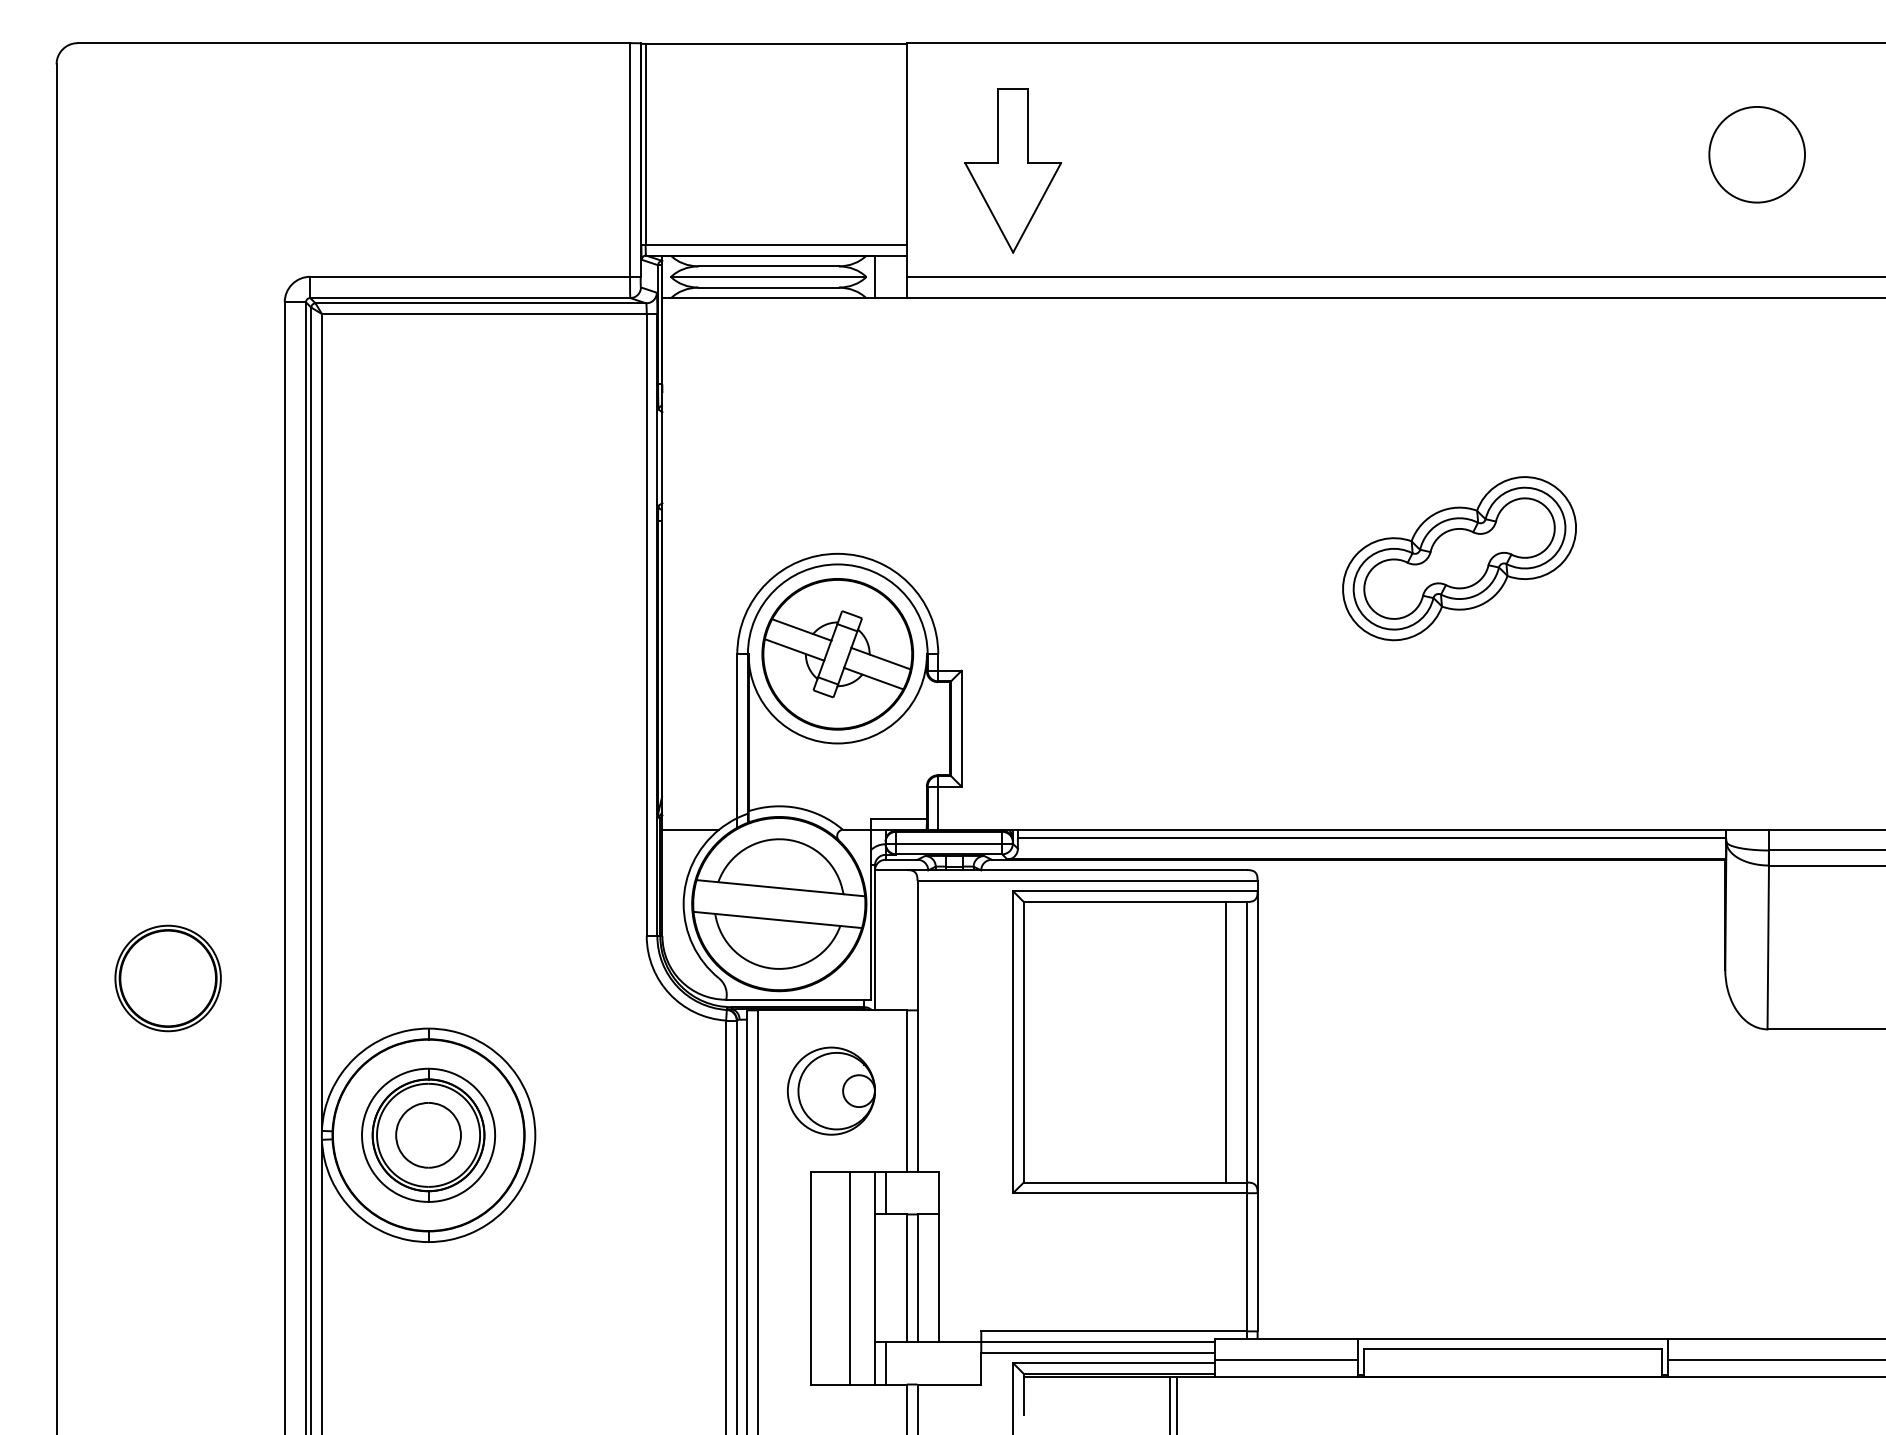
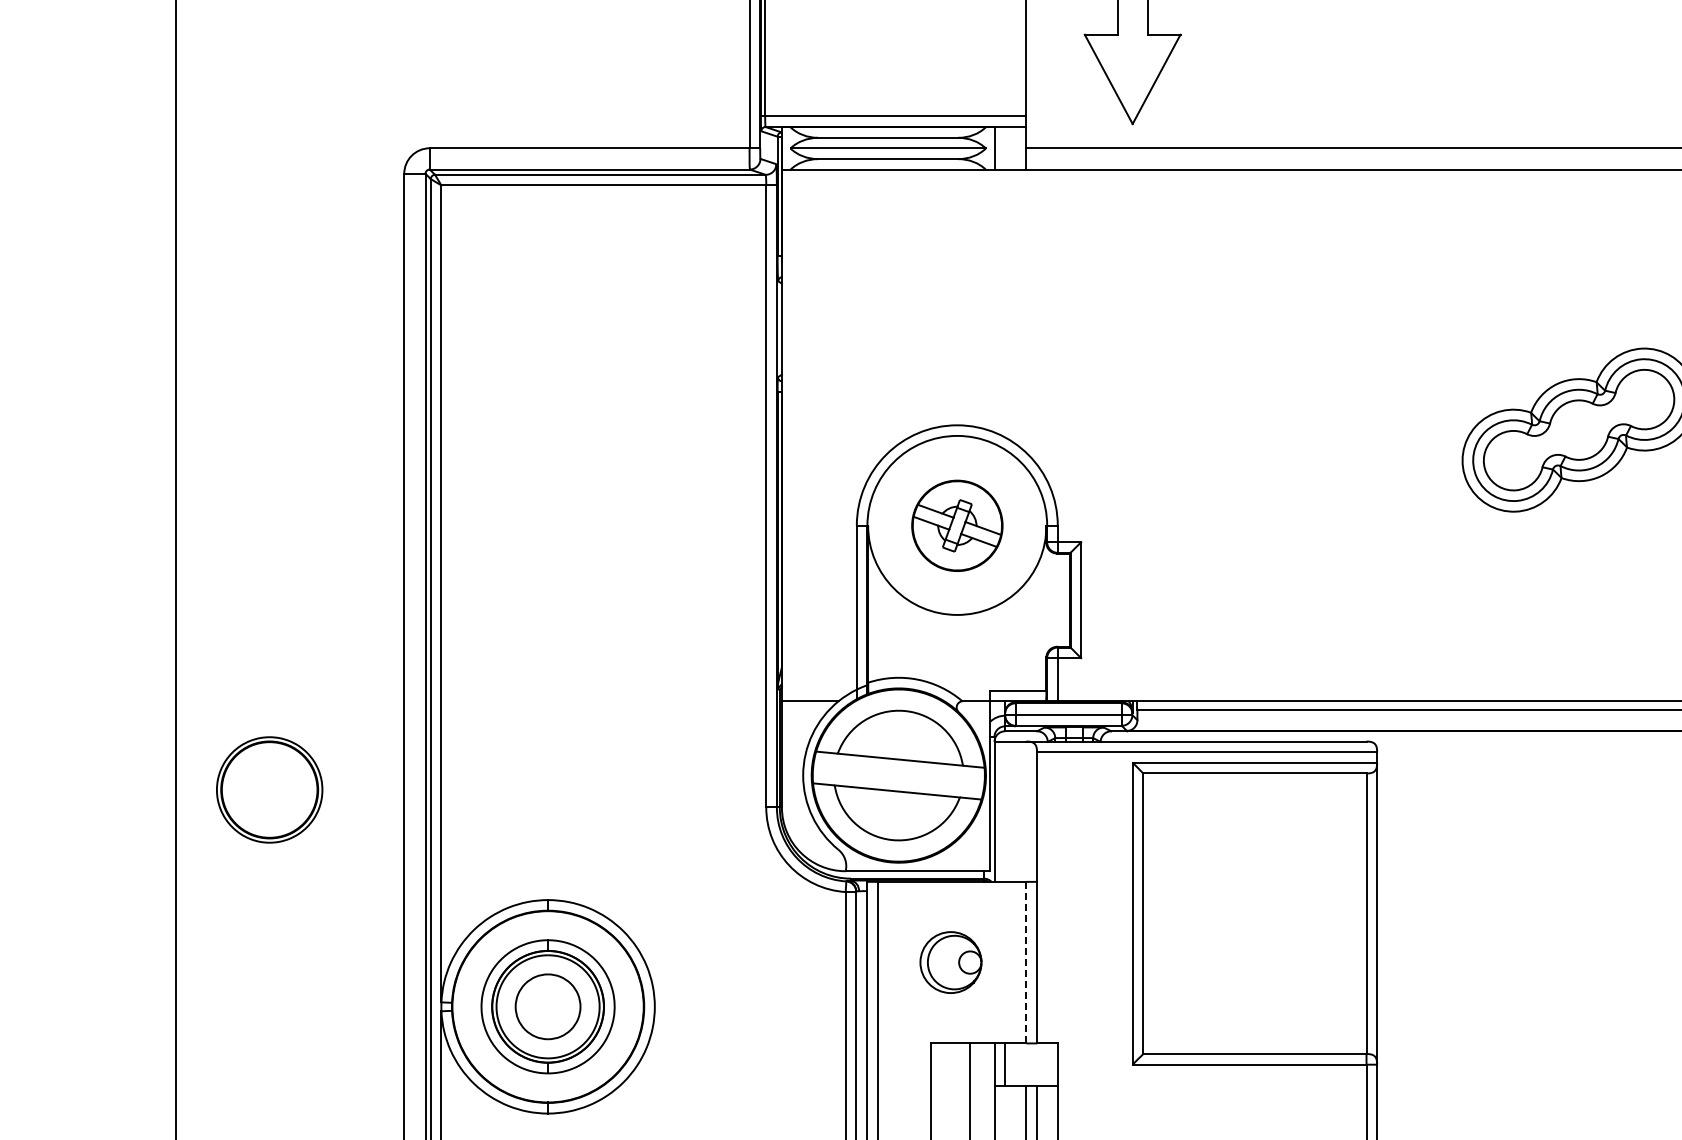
part: (837, 654) -> (957, 525), size x0.6
part: (167, 978) -> (269, 789), moved
line: (1225, 1041) -> (1345, 912), removed
part: (831, 1090) -> (951, 961), size x0.7
line: (906, 1091) -> (1026, 962), solid -> dashed

